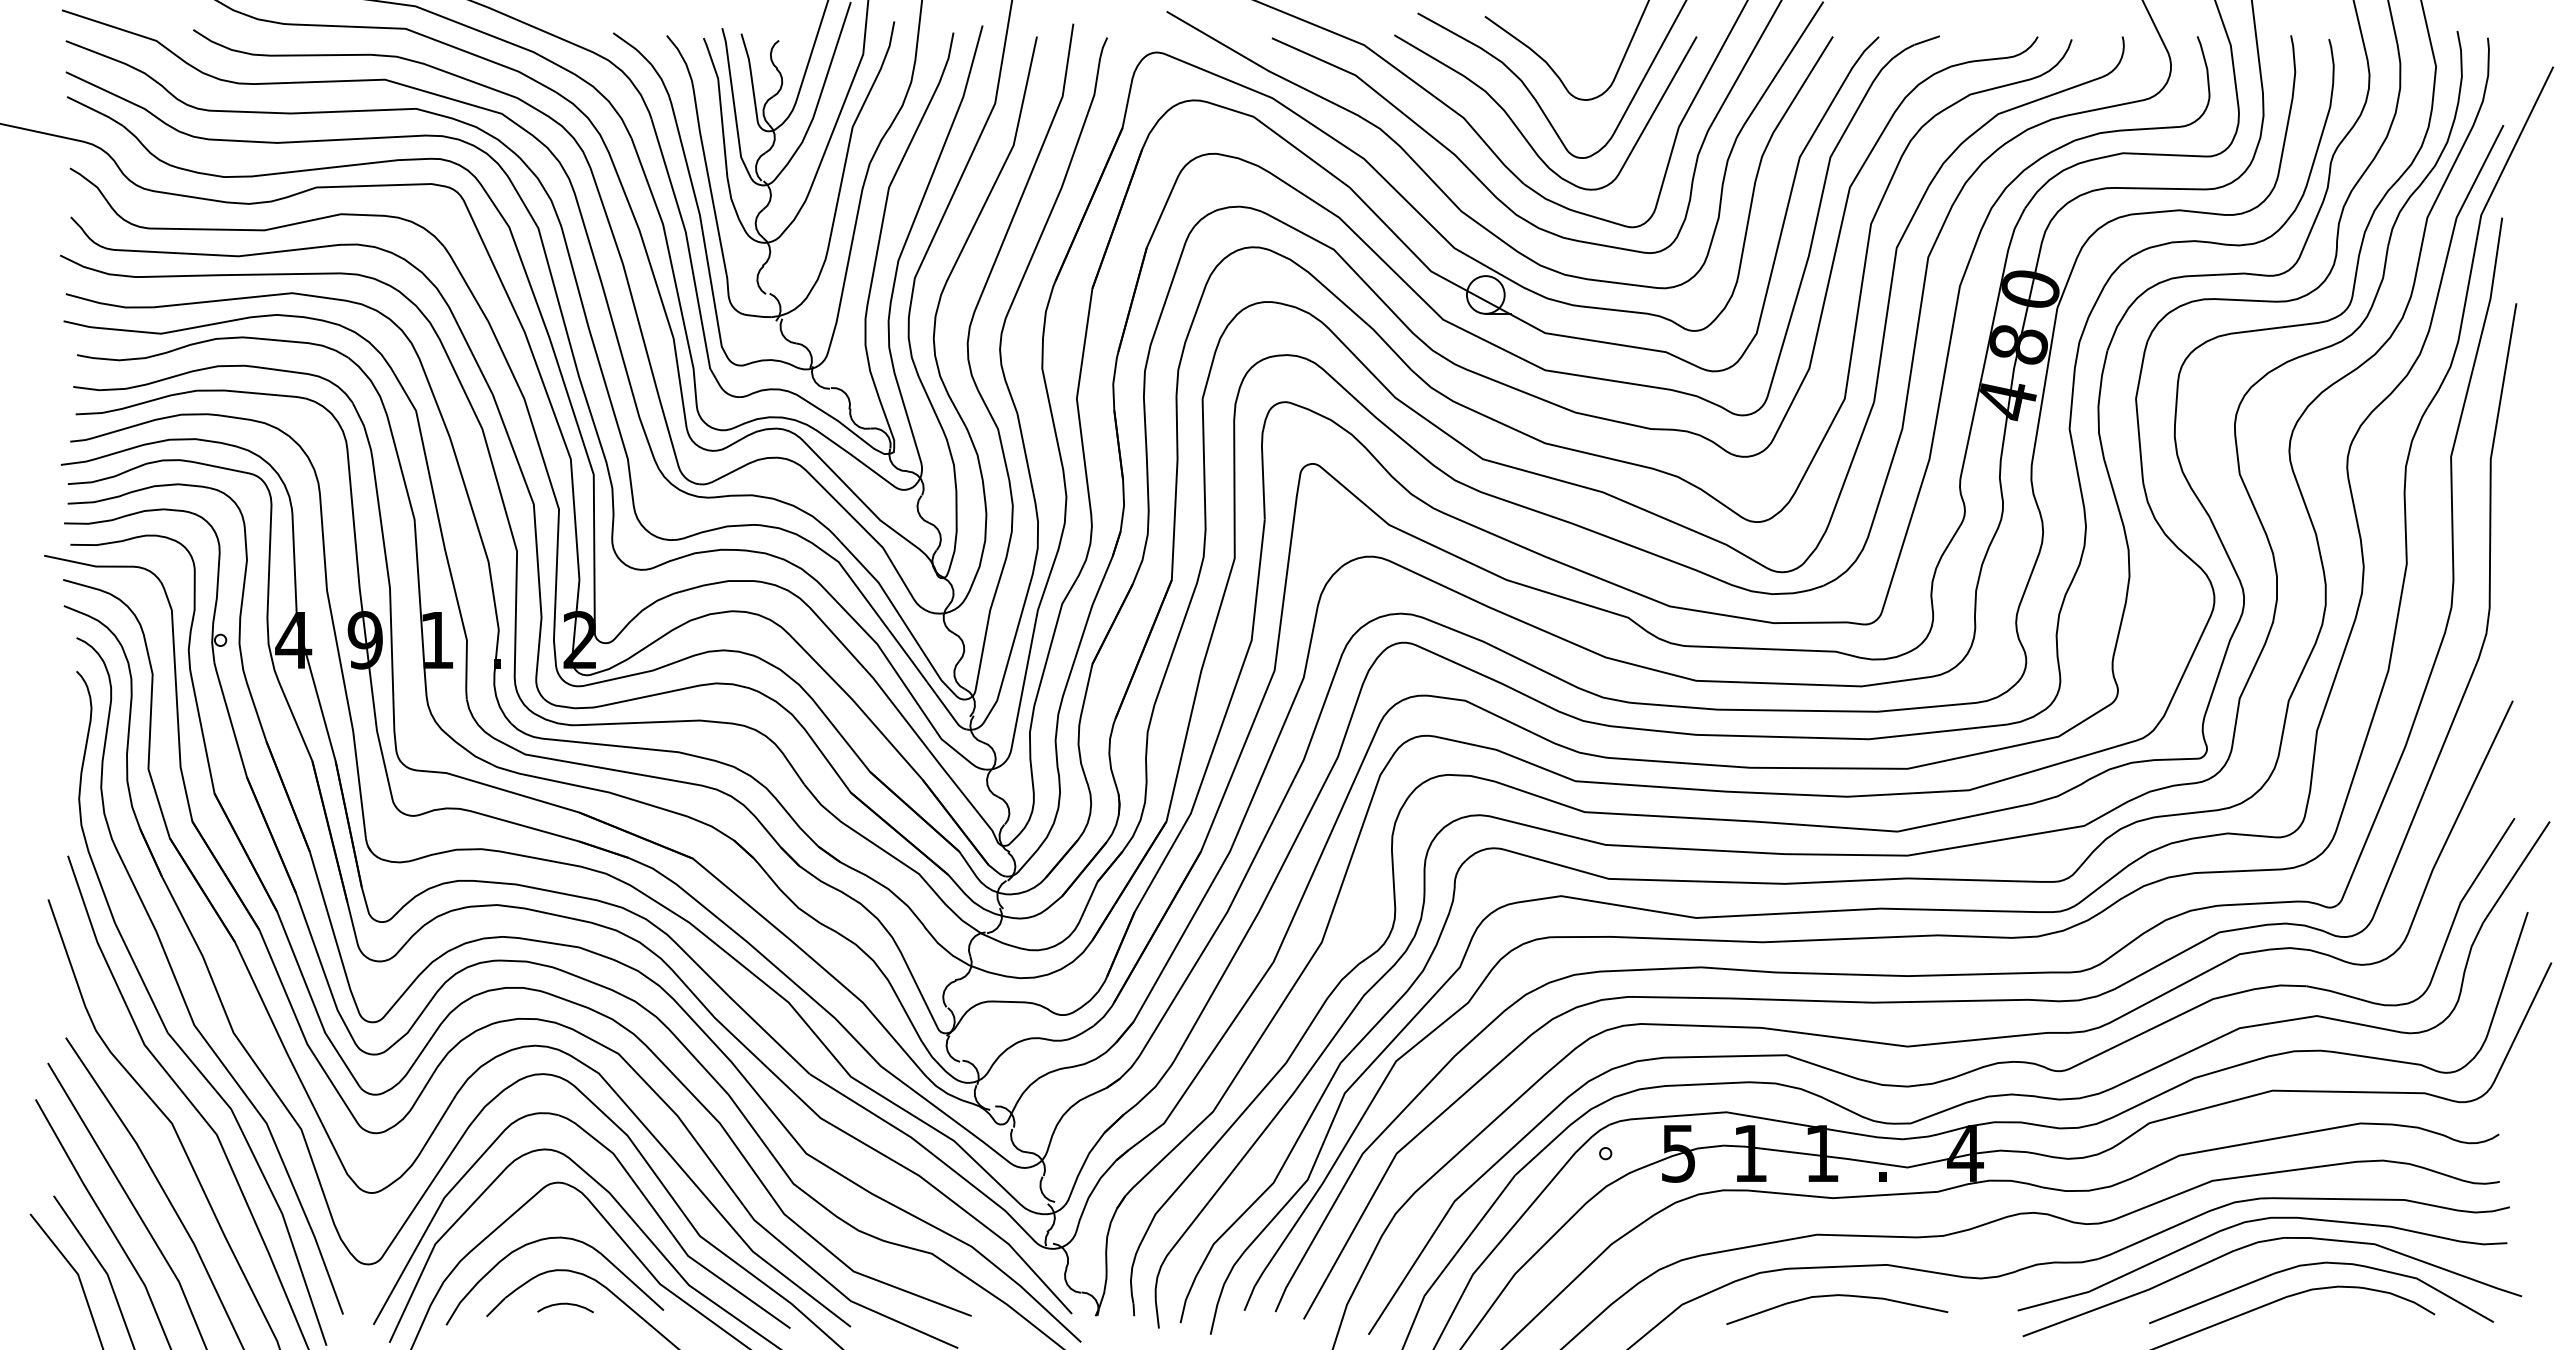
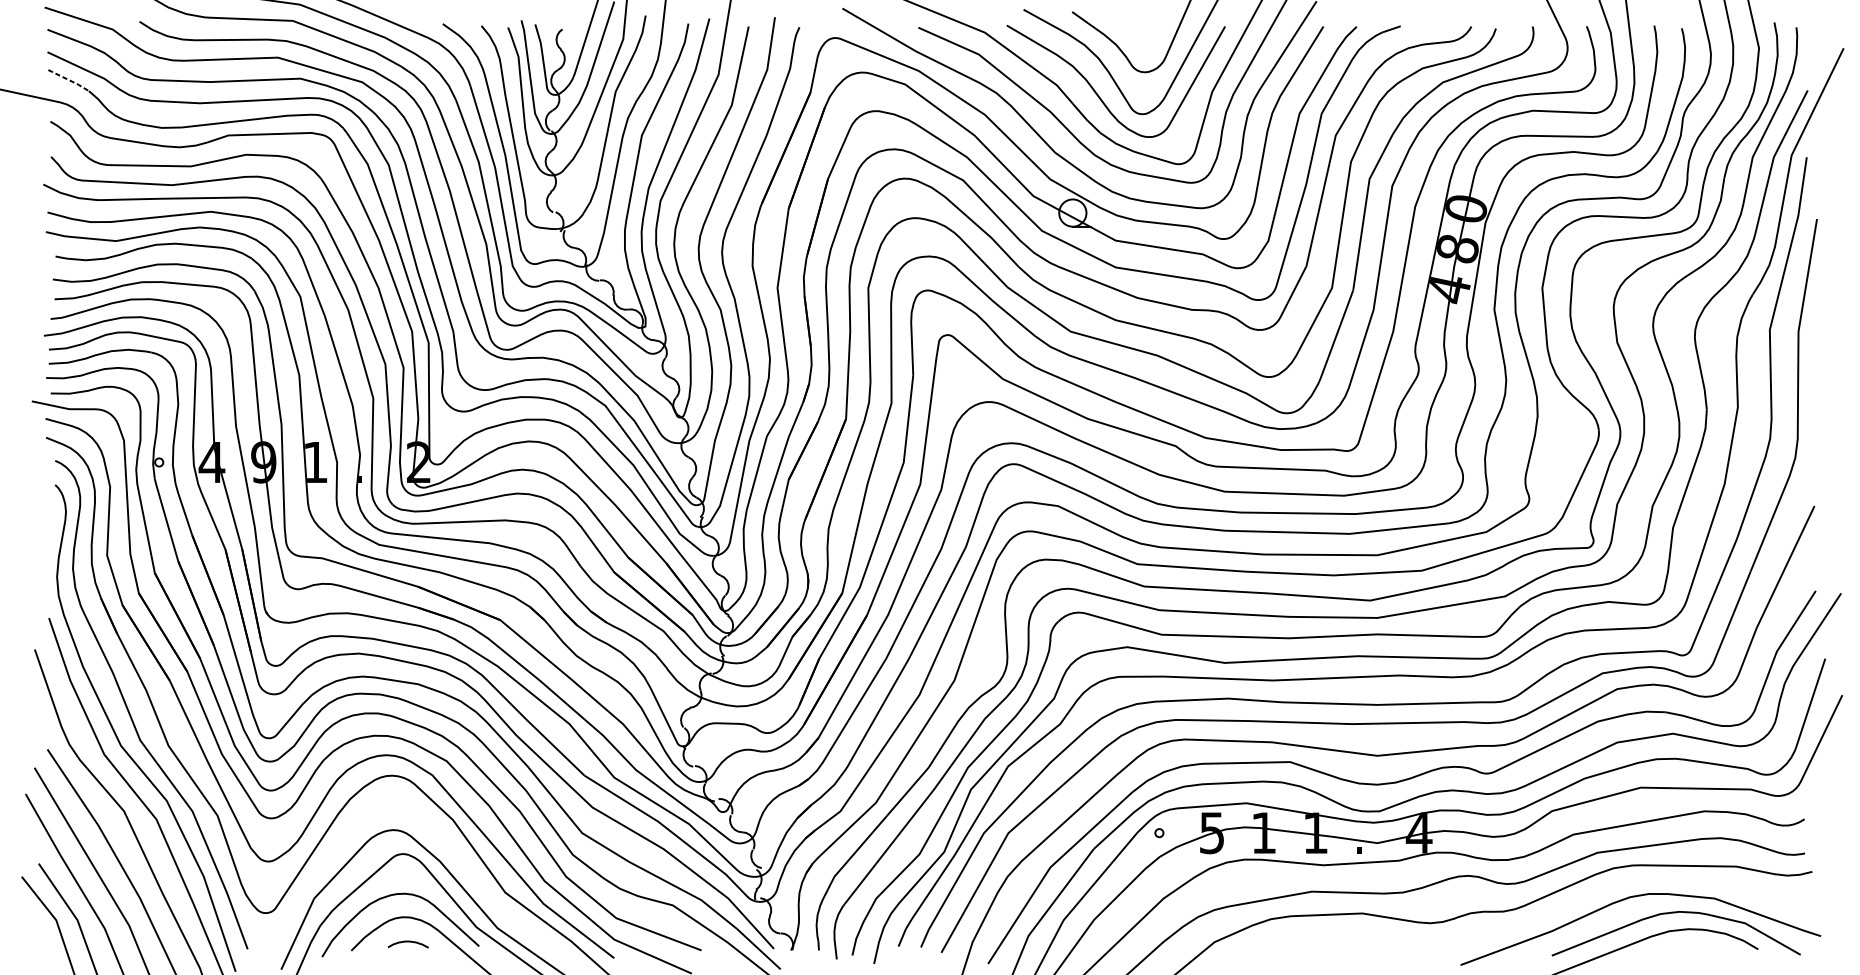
line: (96, 111) -> (69, 80), solid -> dashed
part: (631, 1180) -> (455, 852), removed
curve: (2256, 1221) -> (1629, 882), removed
curve: (1836, 1296) -> (1326, 936), removed

